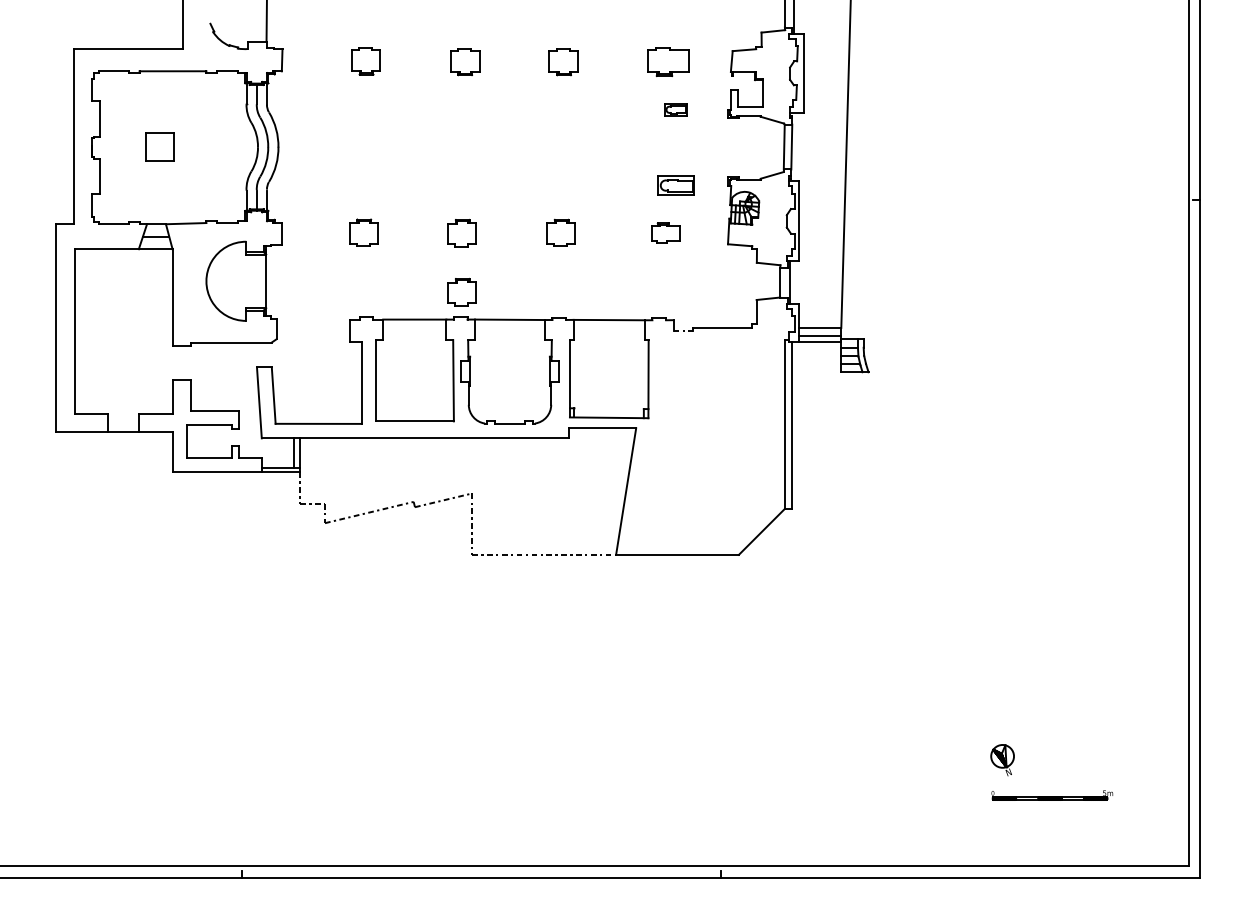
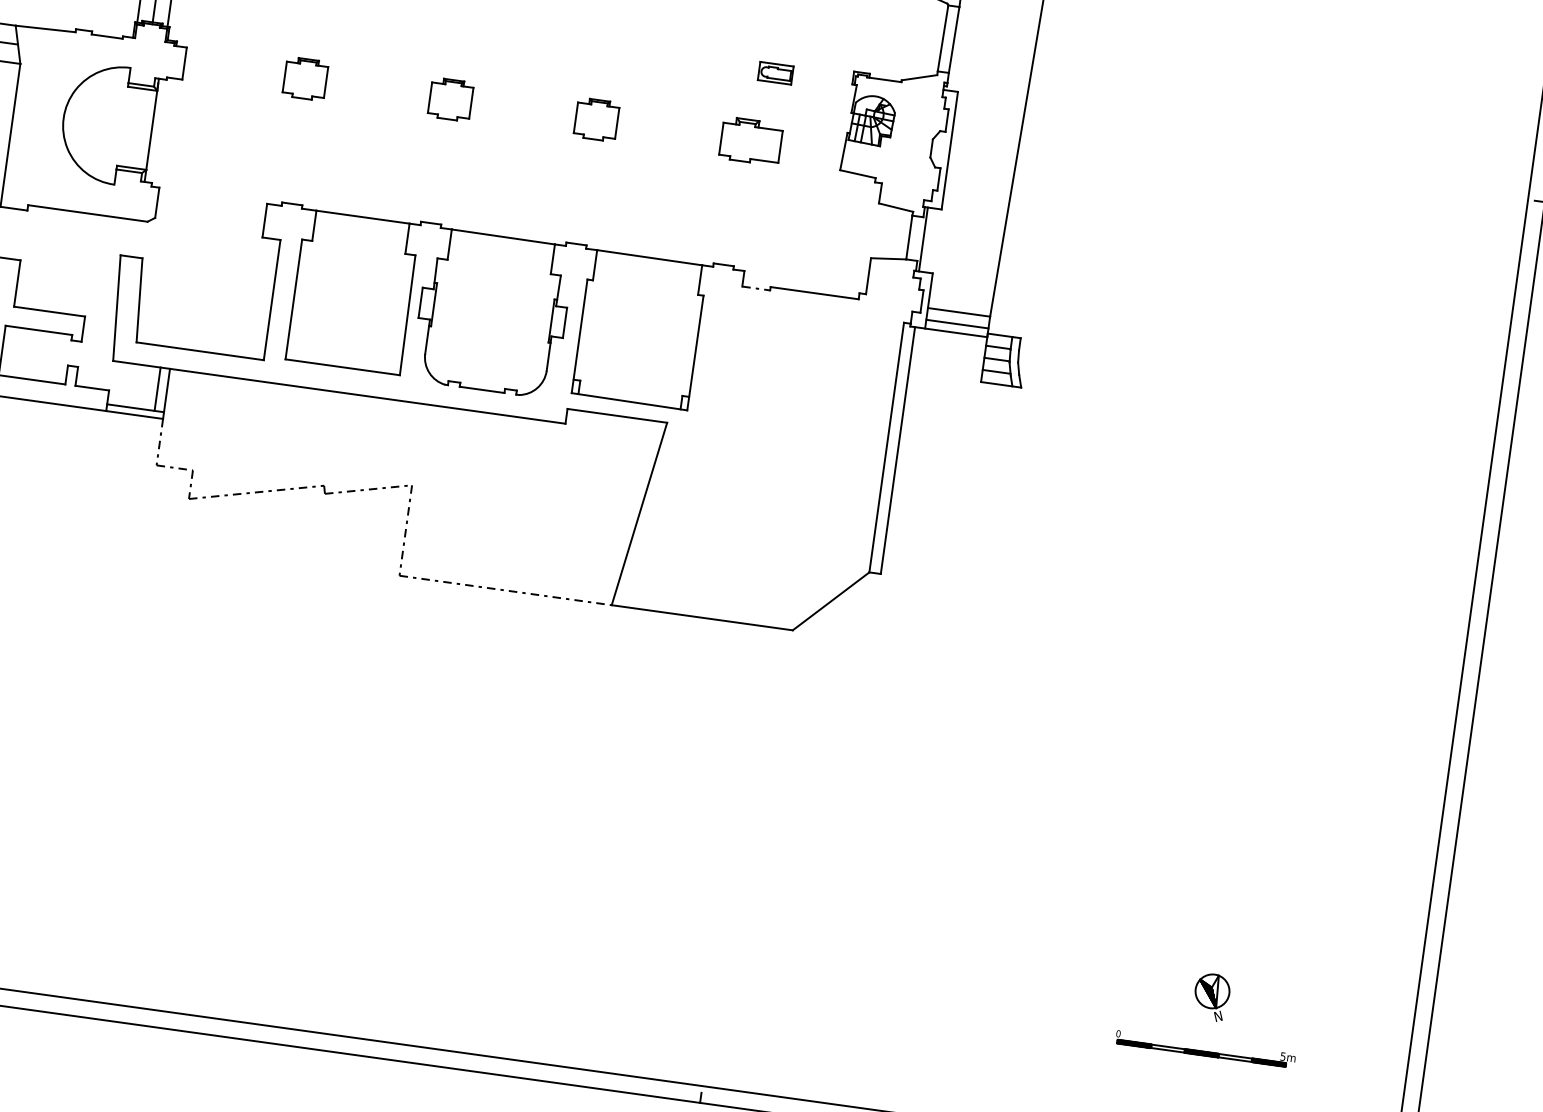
part: (675, 185) -> (774, 72), size x0.62
part: (665, 232) -> (750, 140), size x1.43
part: (461, 292) -> (437, 186), removed
part: (1002, 760) -> (1211, 997), moved

